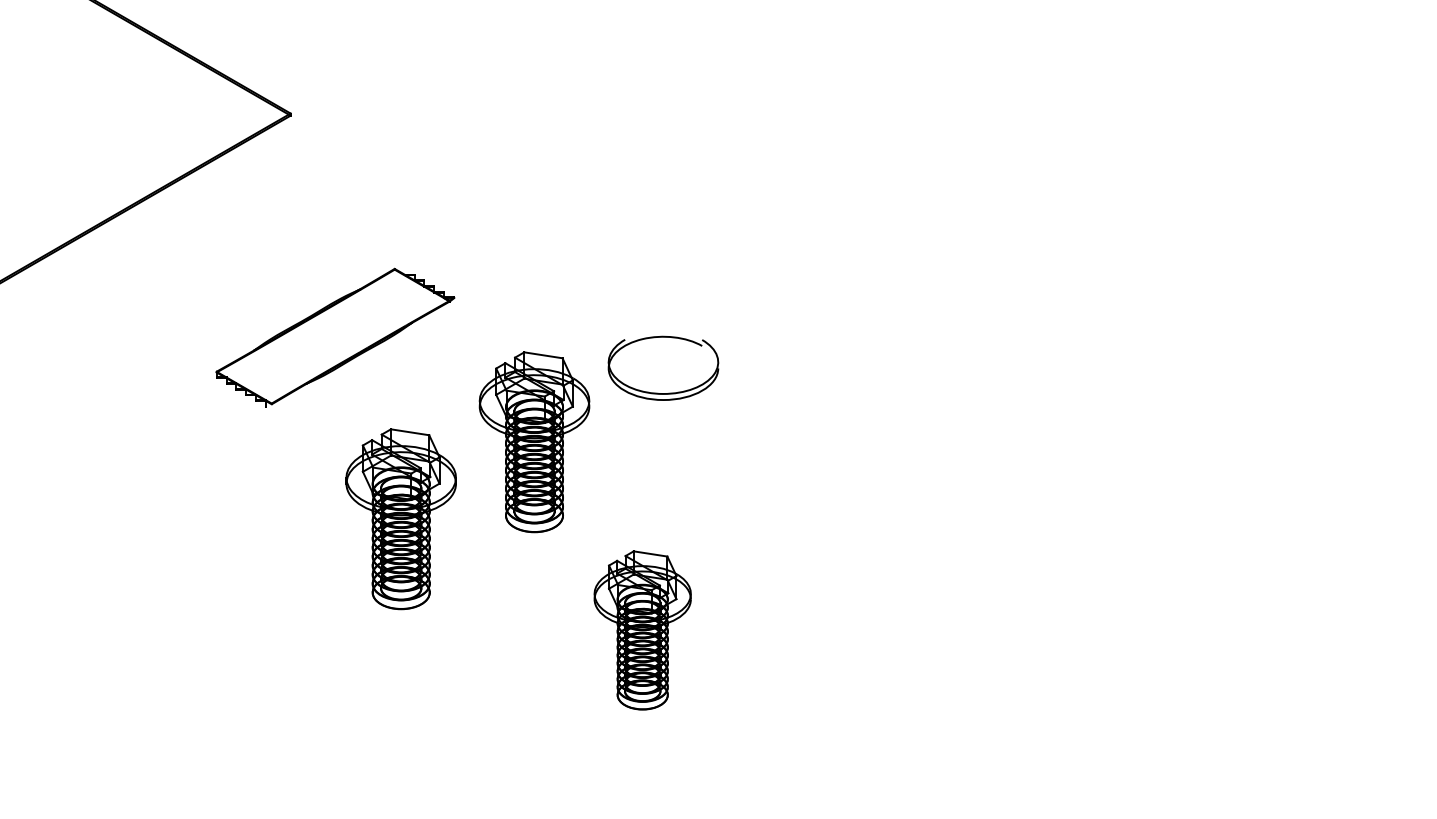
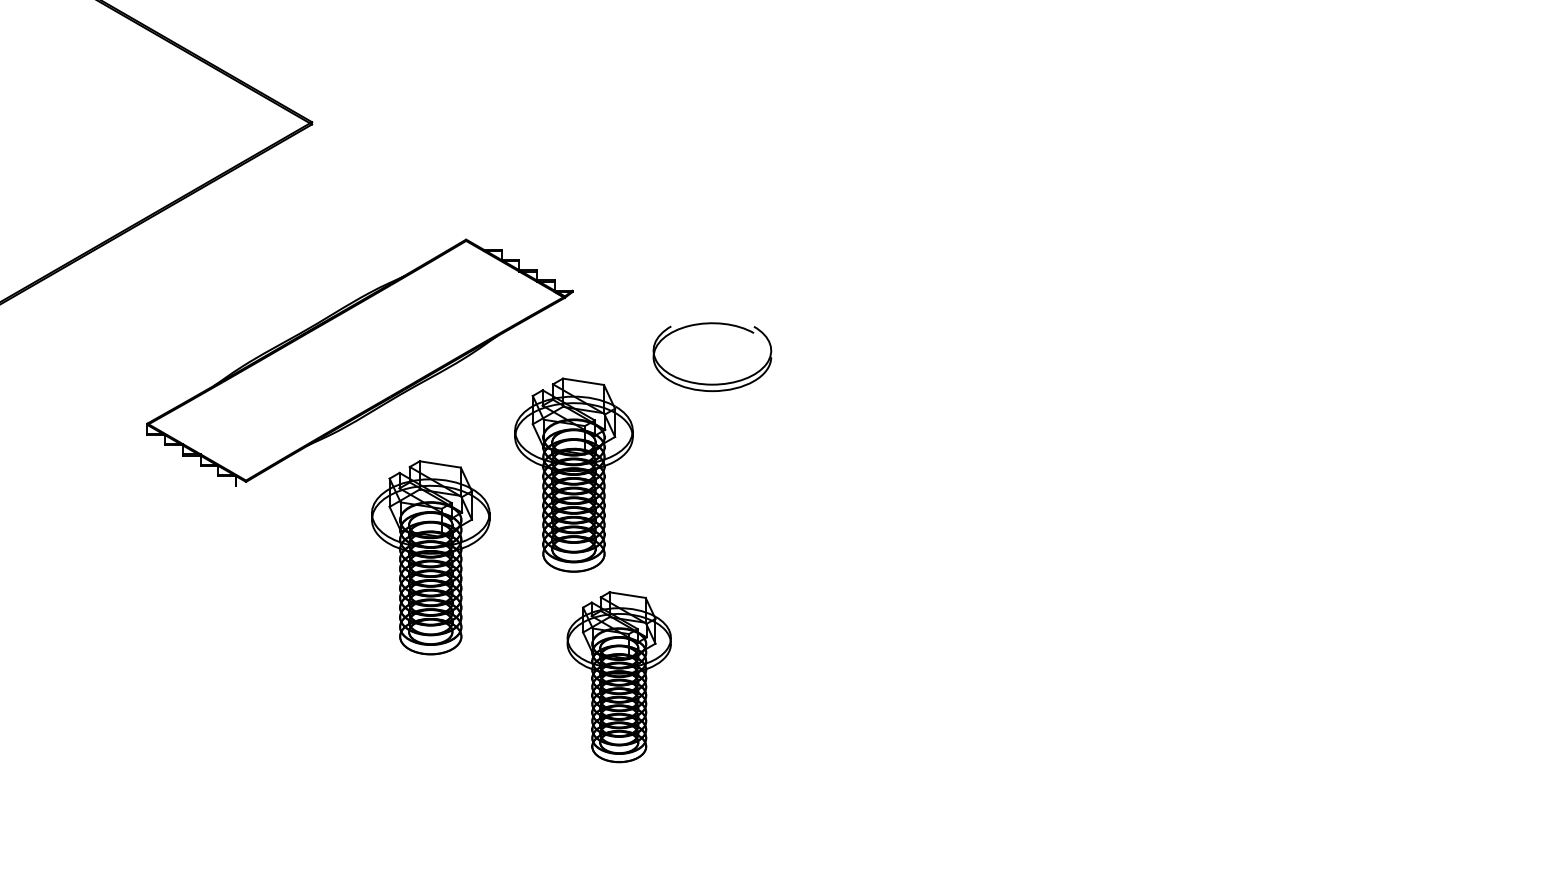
part: (335, 337) -> (360, 362), size x1.67
part: (668, 392) -> (717, 383), moved
part: (642, 630) -> (619, 677), moved

